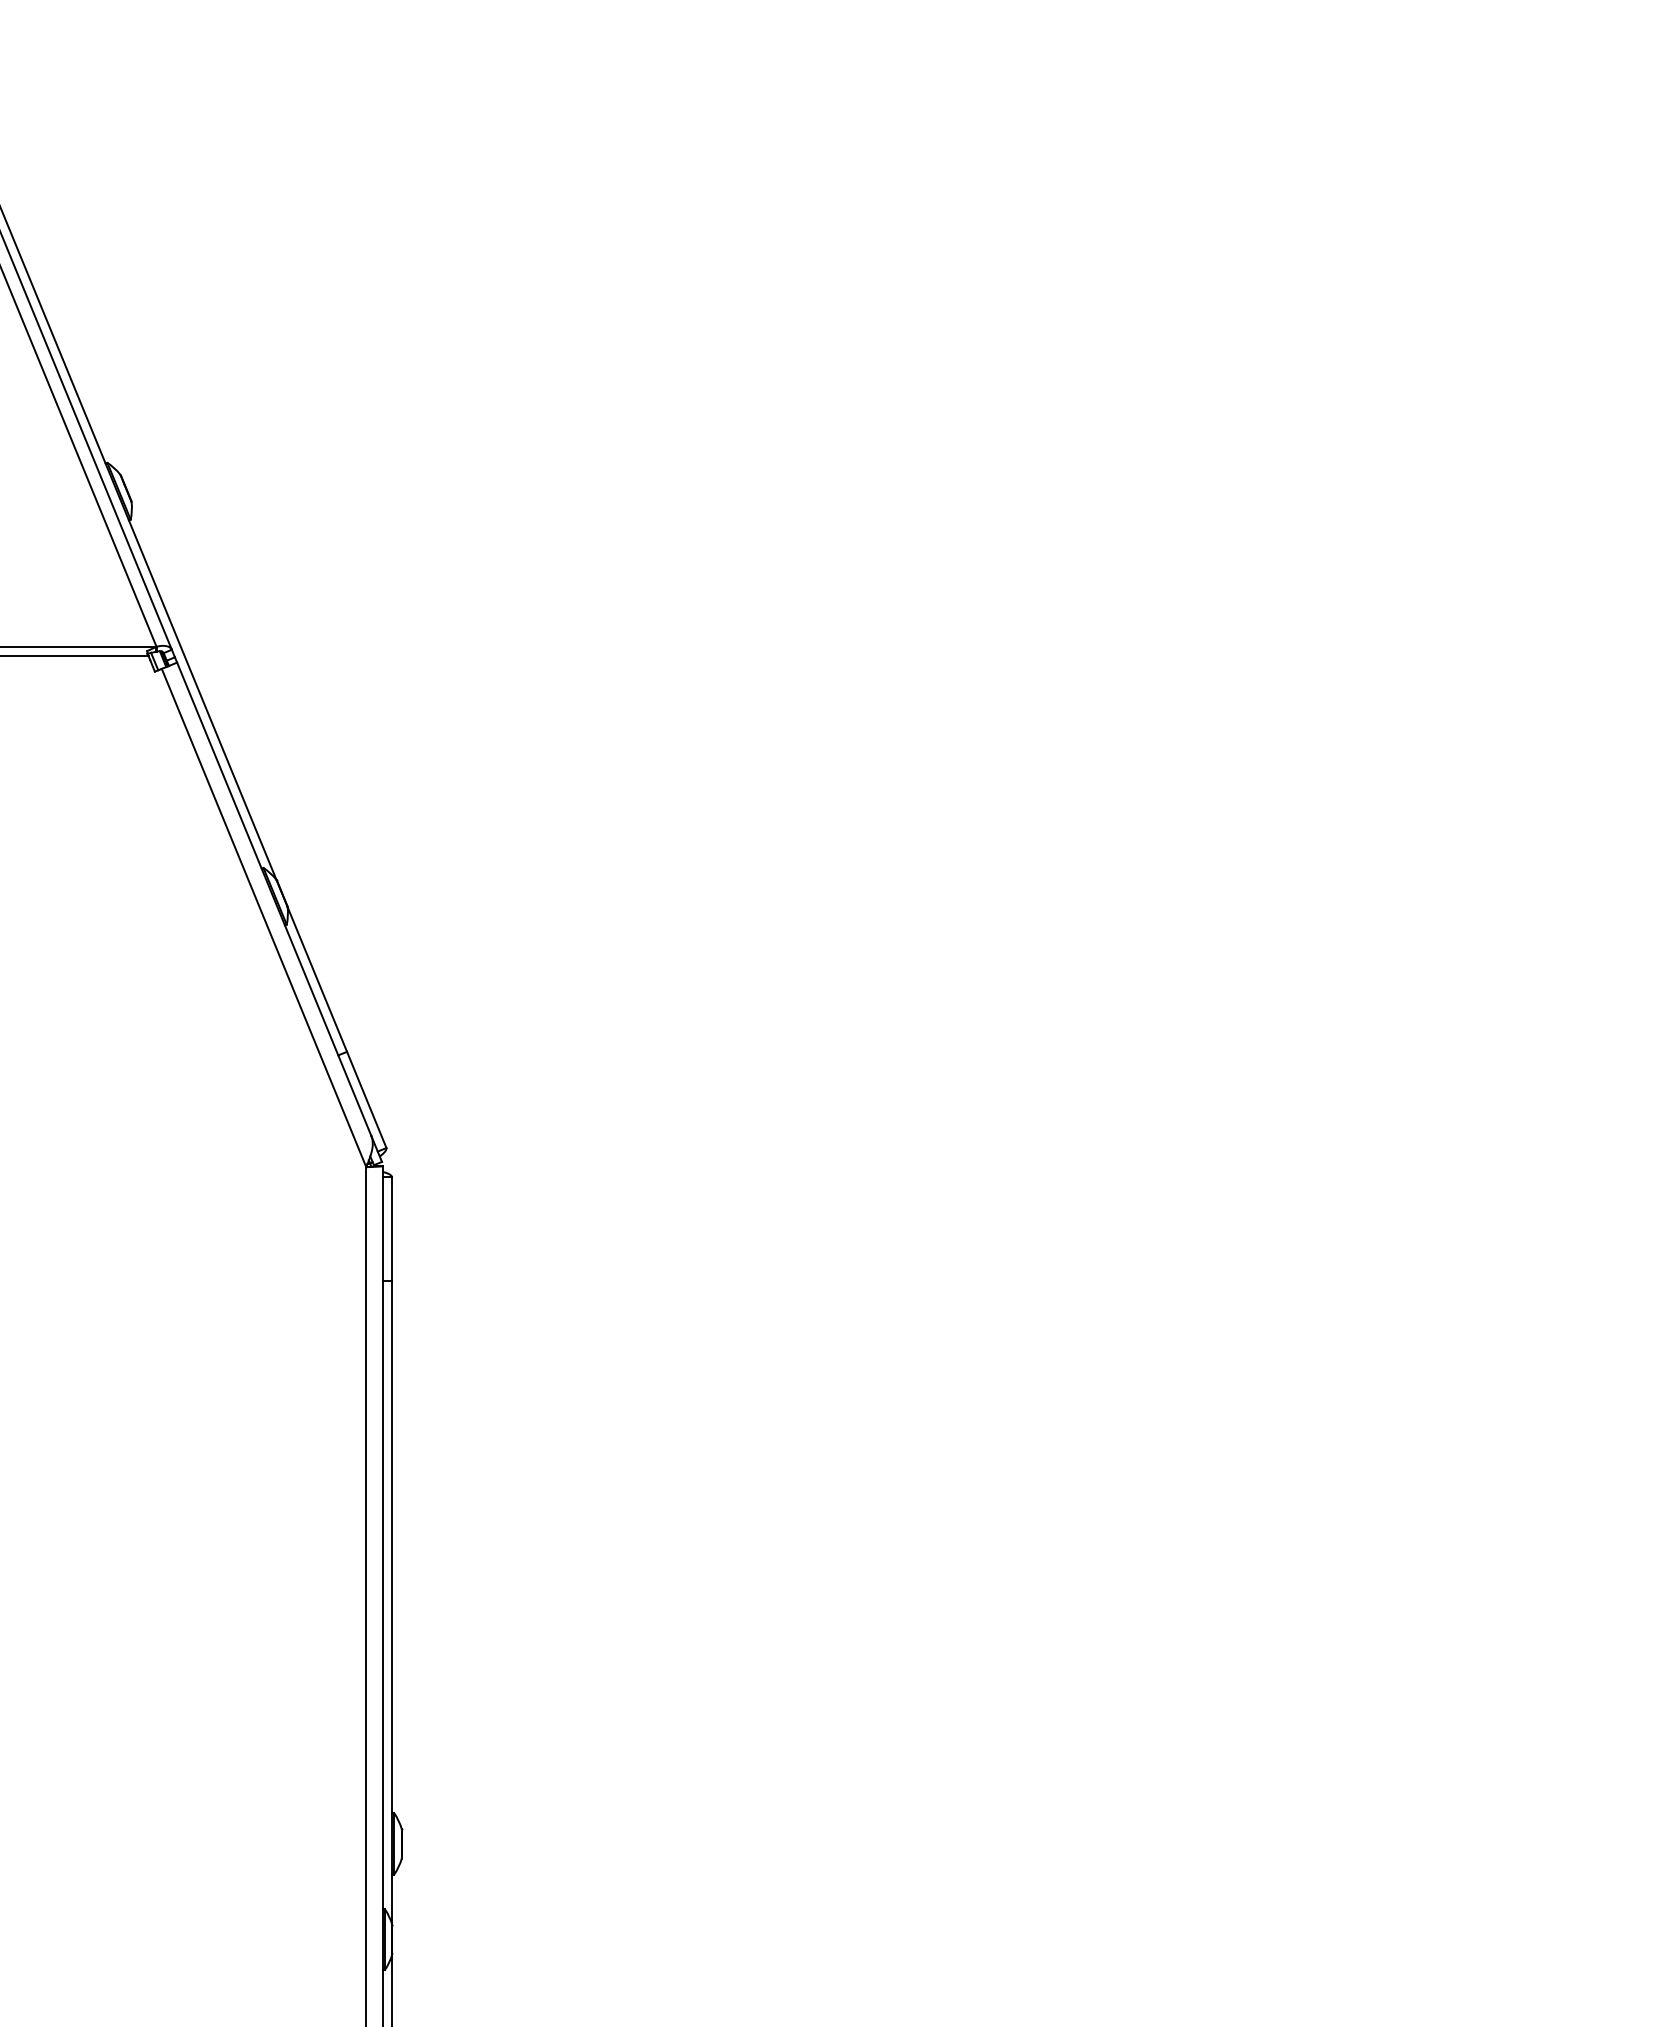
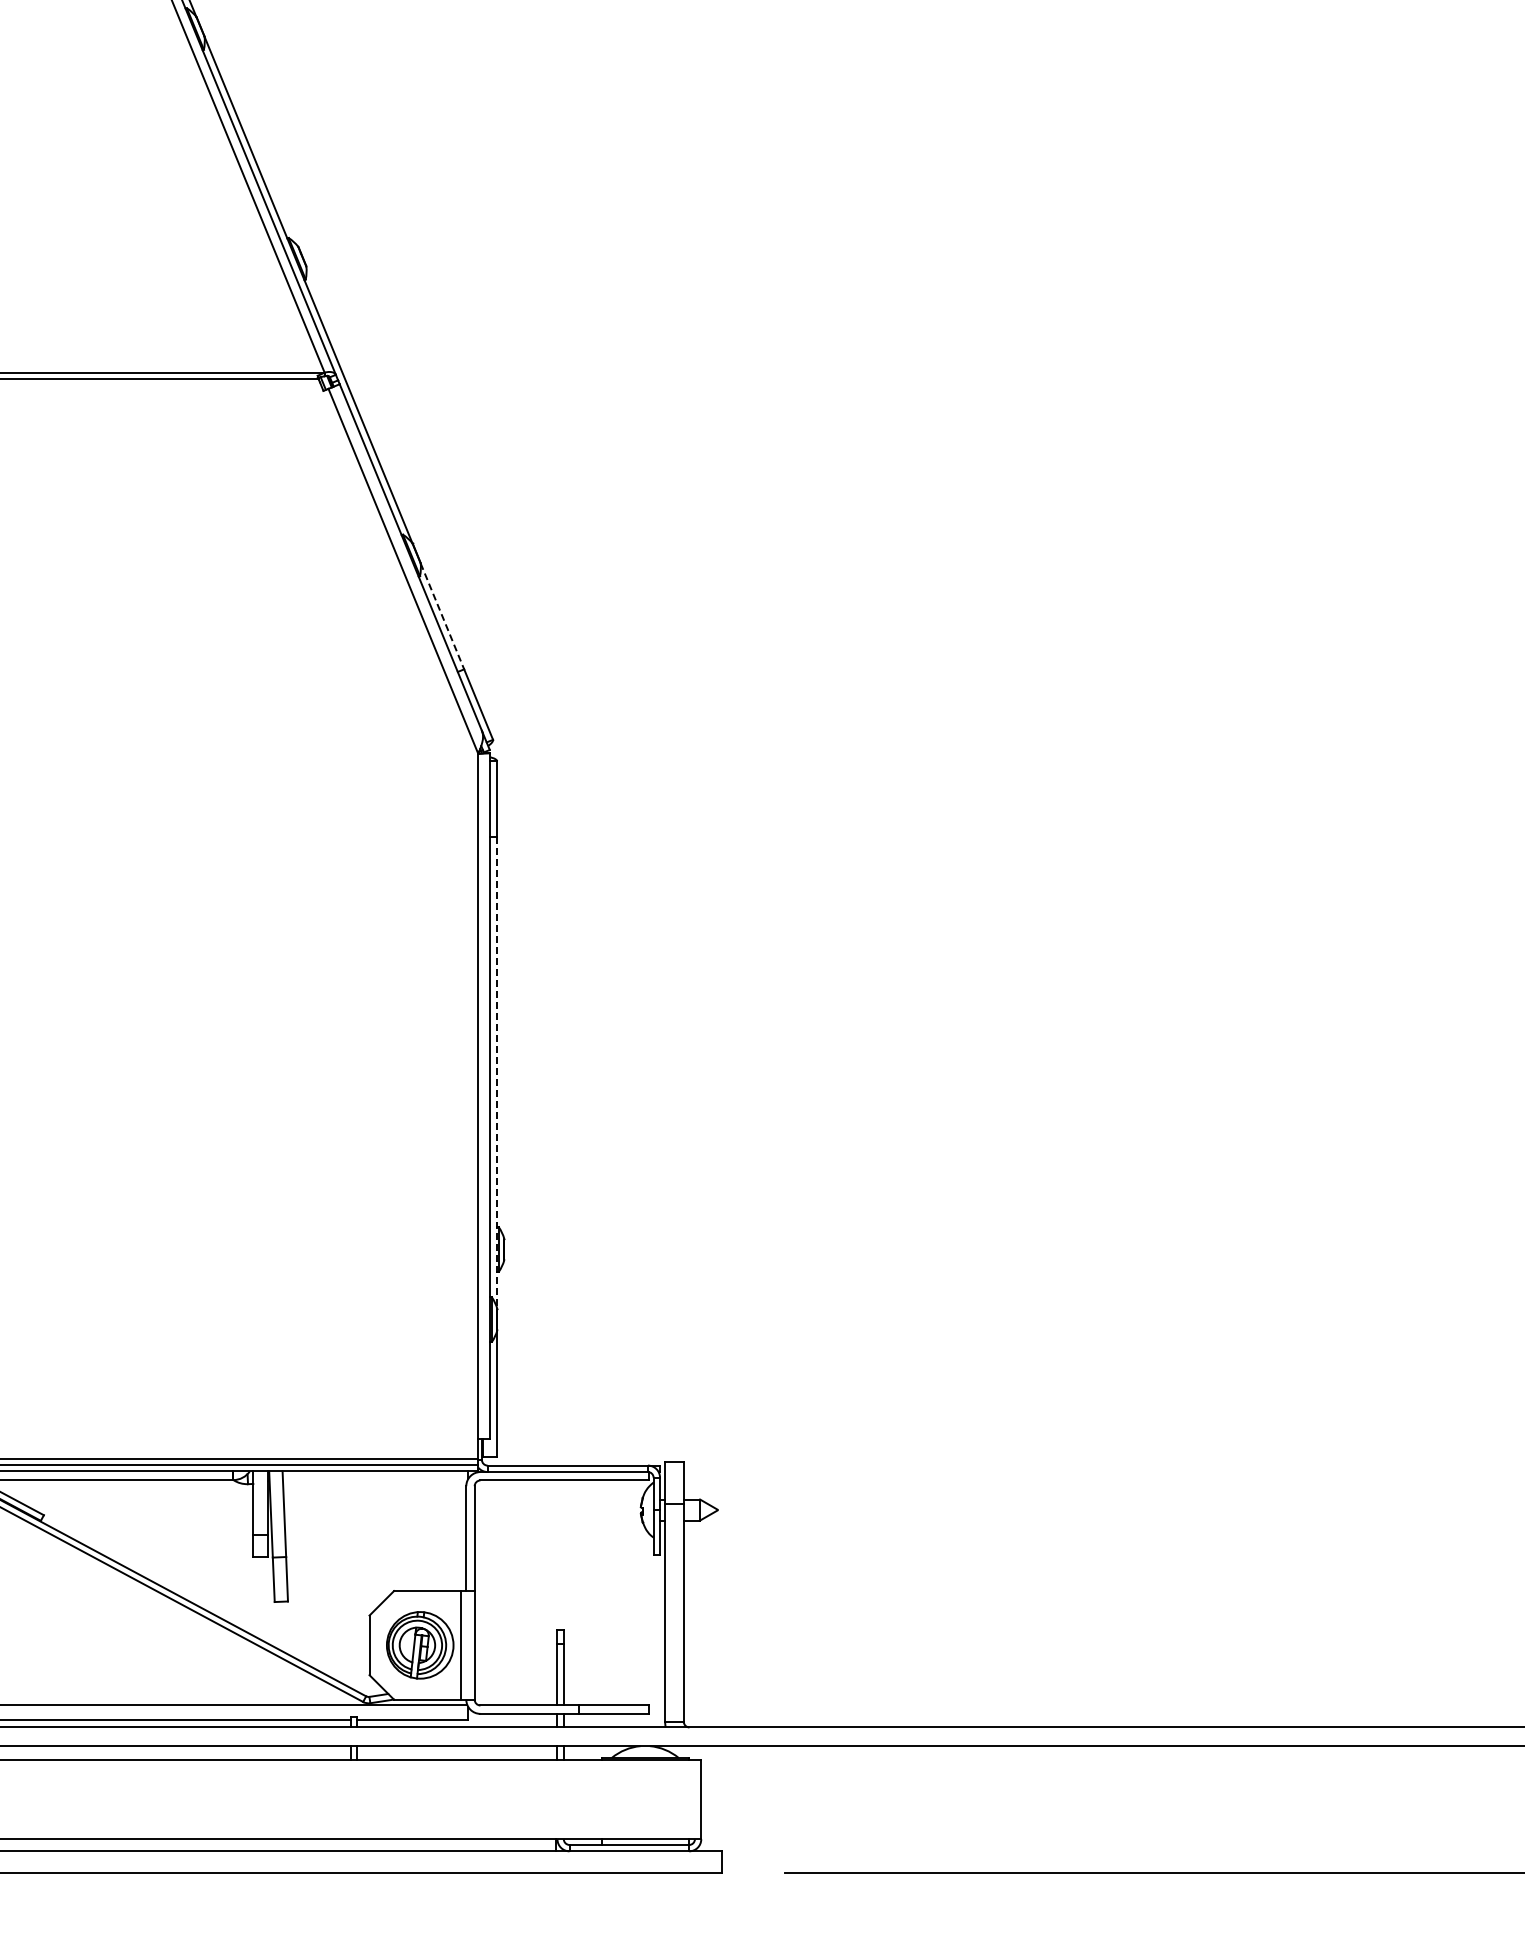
line: (317, 979) -> (442, 616), solid -> dashed
line: (392, 1603) -> (497, 1073), solid -> dashed

